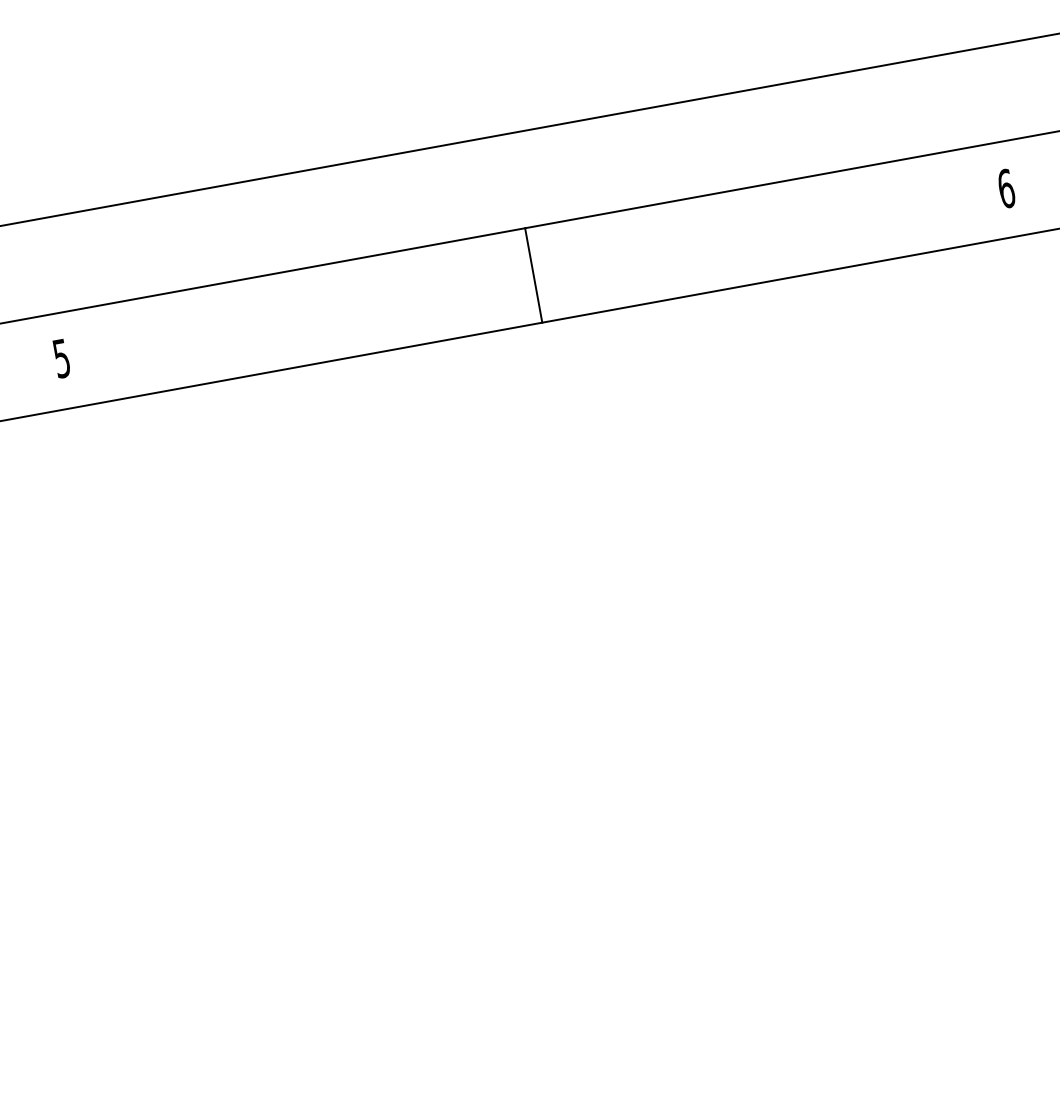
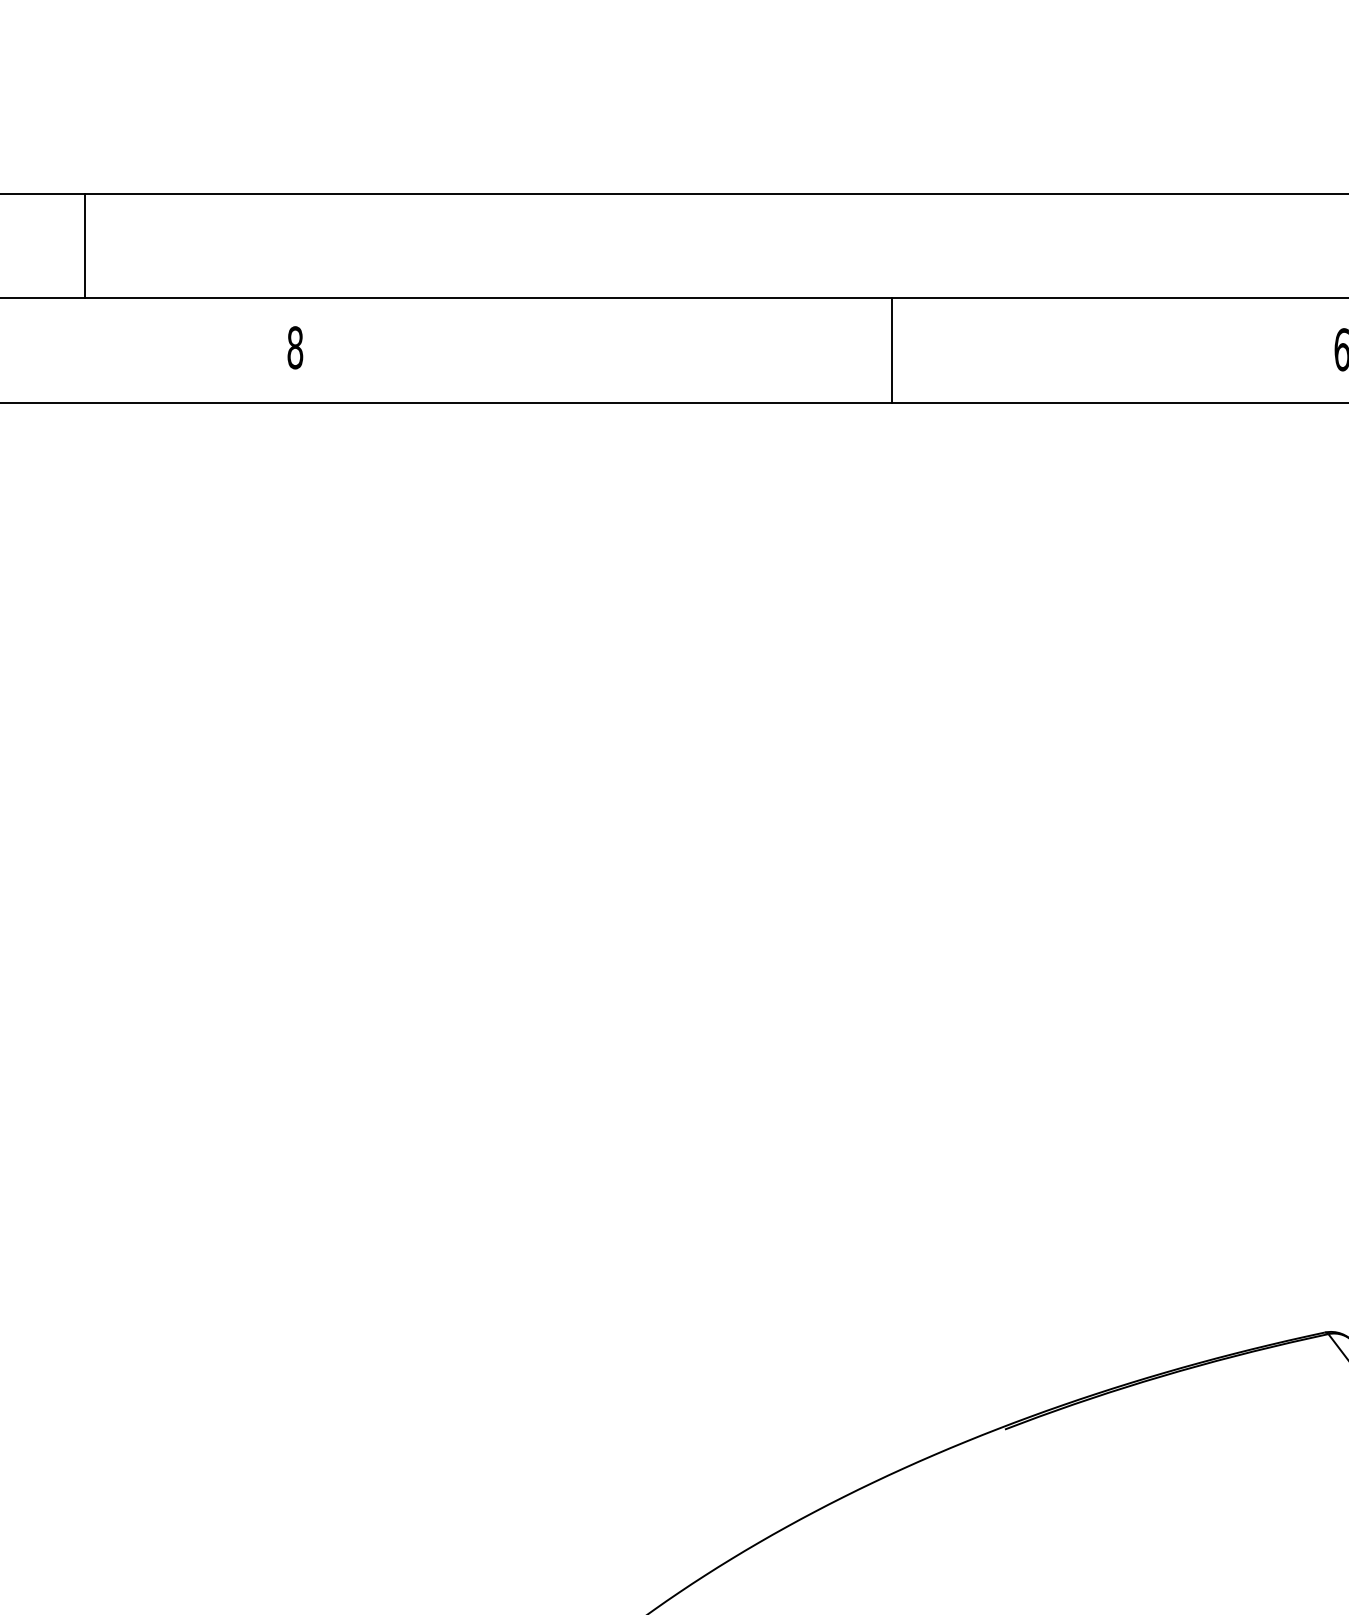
line: (534, 275) -> (892, 350), moved
text: (61, 358) -> (295, 347), 5 -> 8

